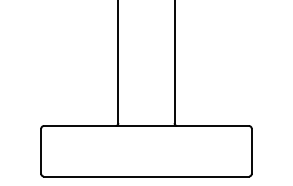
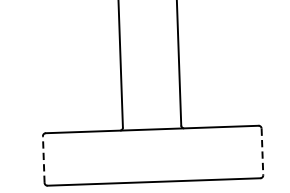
line: (41, 150) -> (44, 158), solid -> dashed
line: (251, 151) -> (262, 152), solid -> dashed

